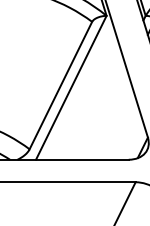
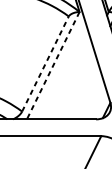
line: (60, 85) -> (45, 63), solid -> dashed
line: (71, 88) -> (53, 66), solid -> dashed

